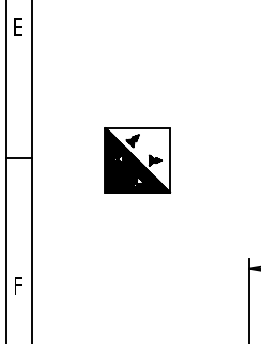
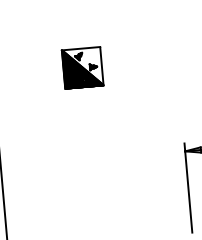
part: (137, 160) -> (82, 67), size x0.7

